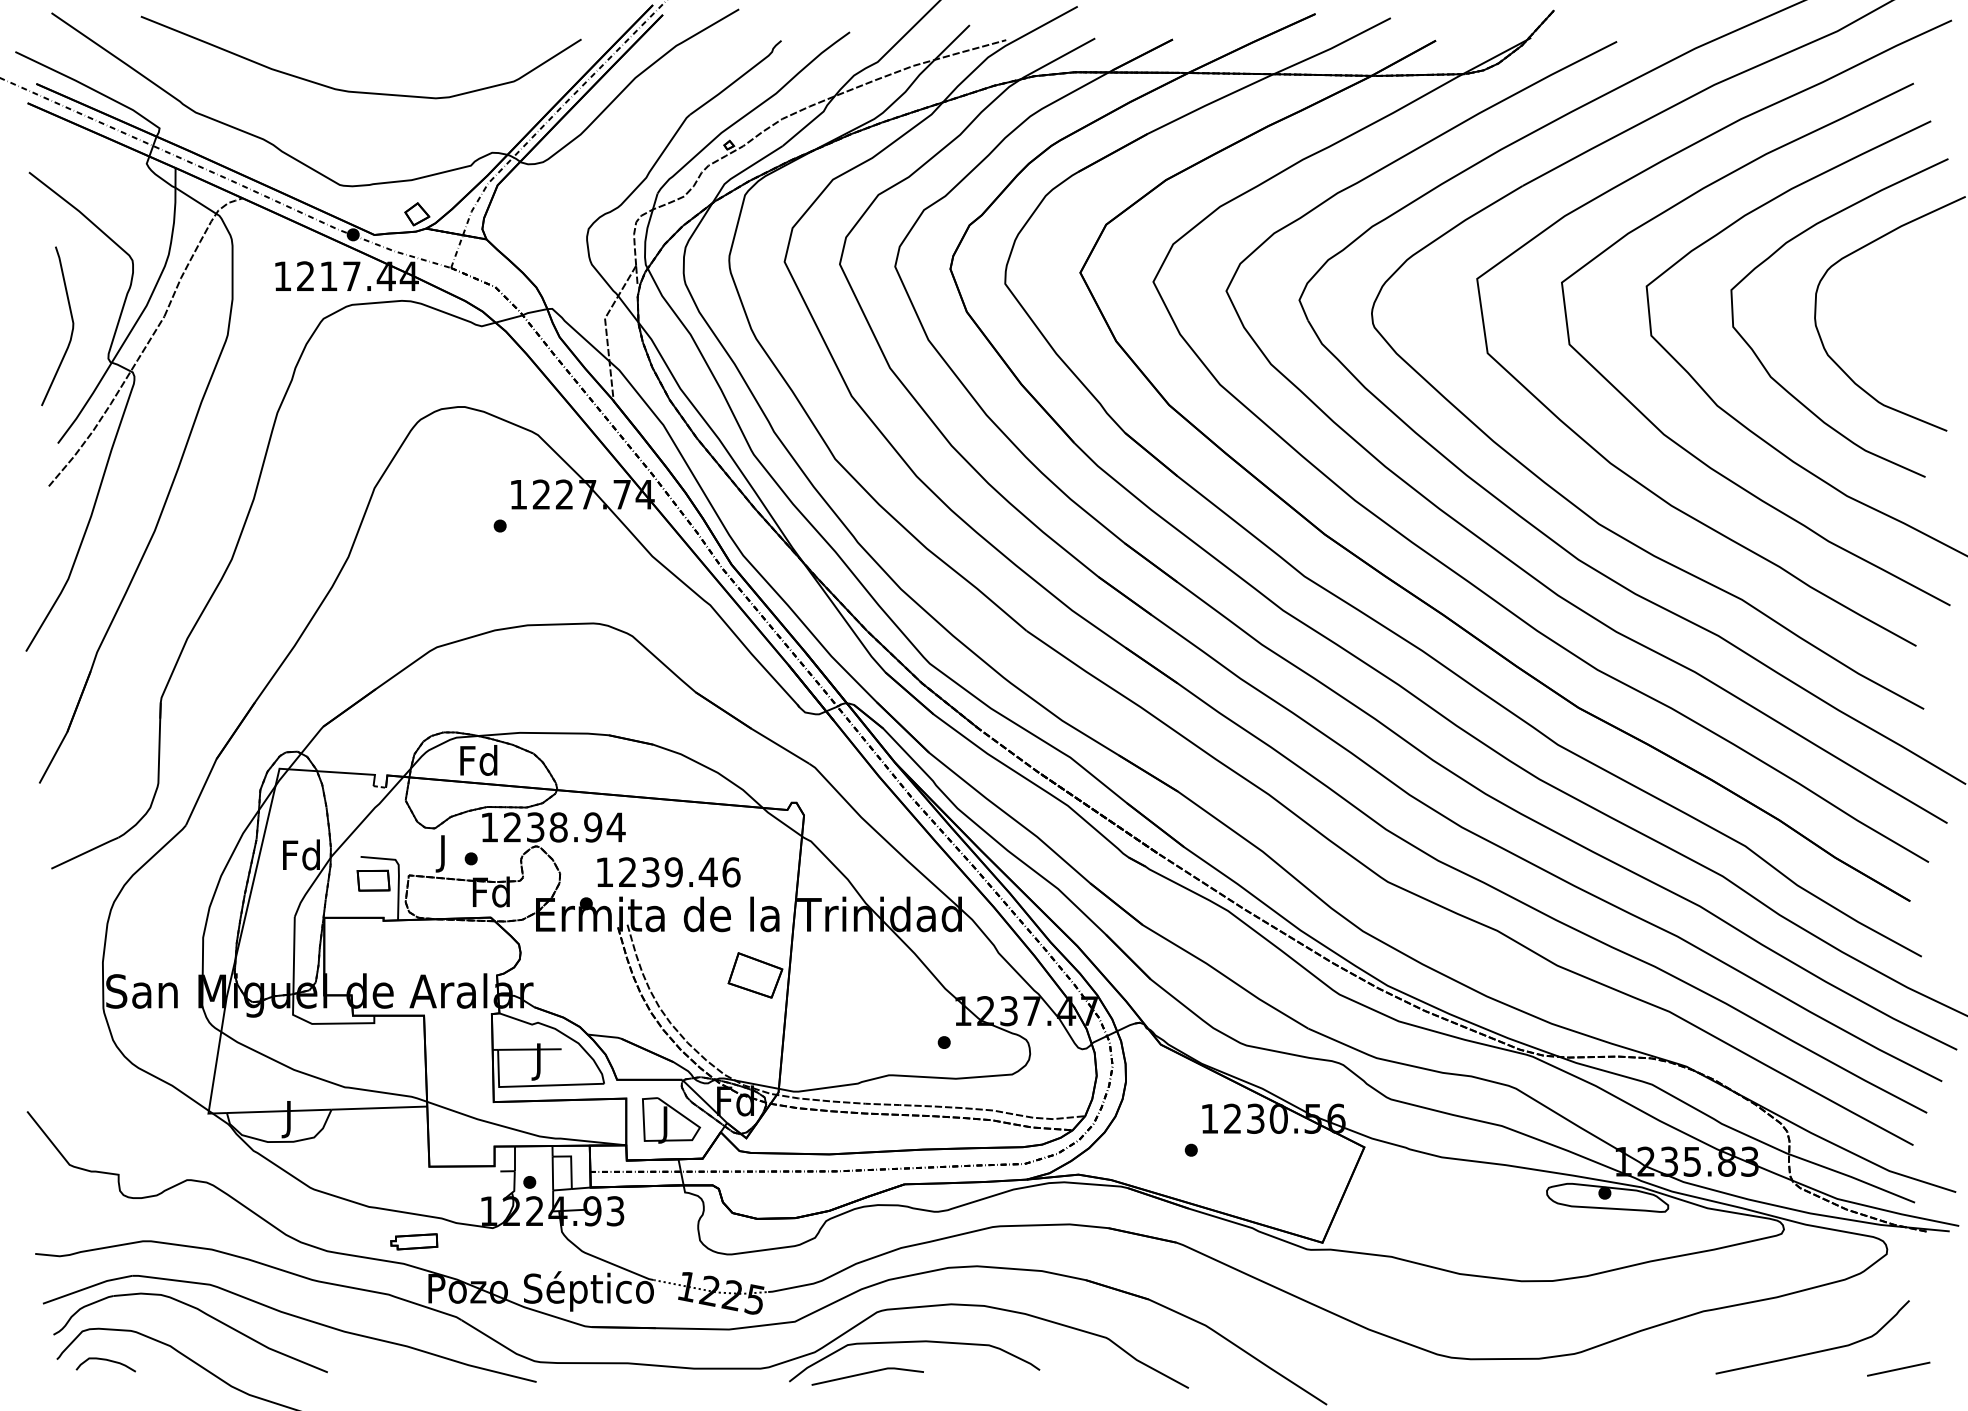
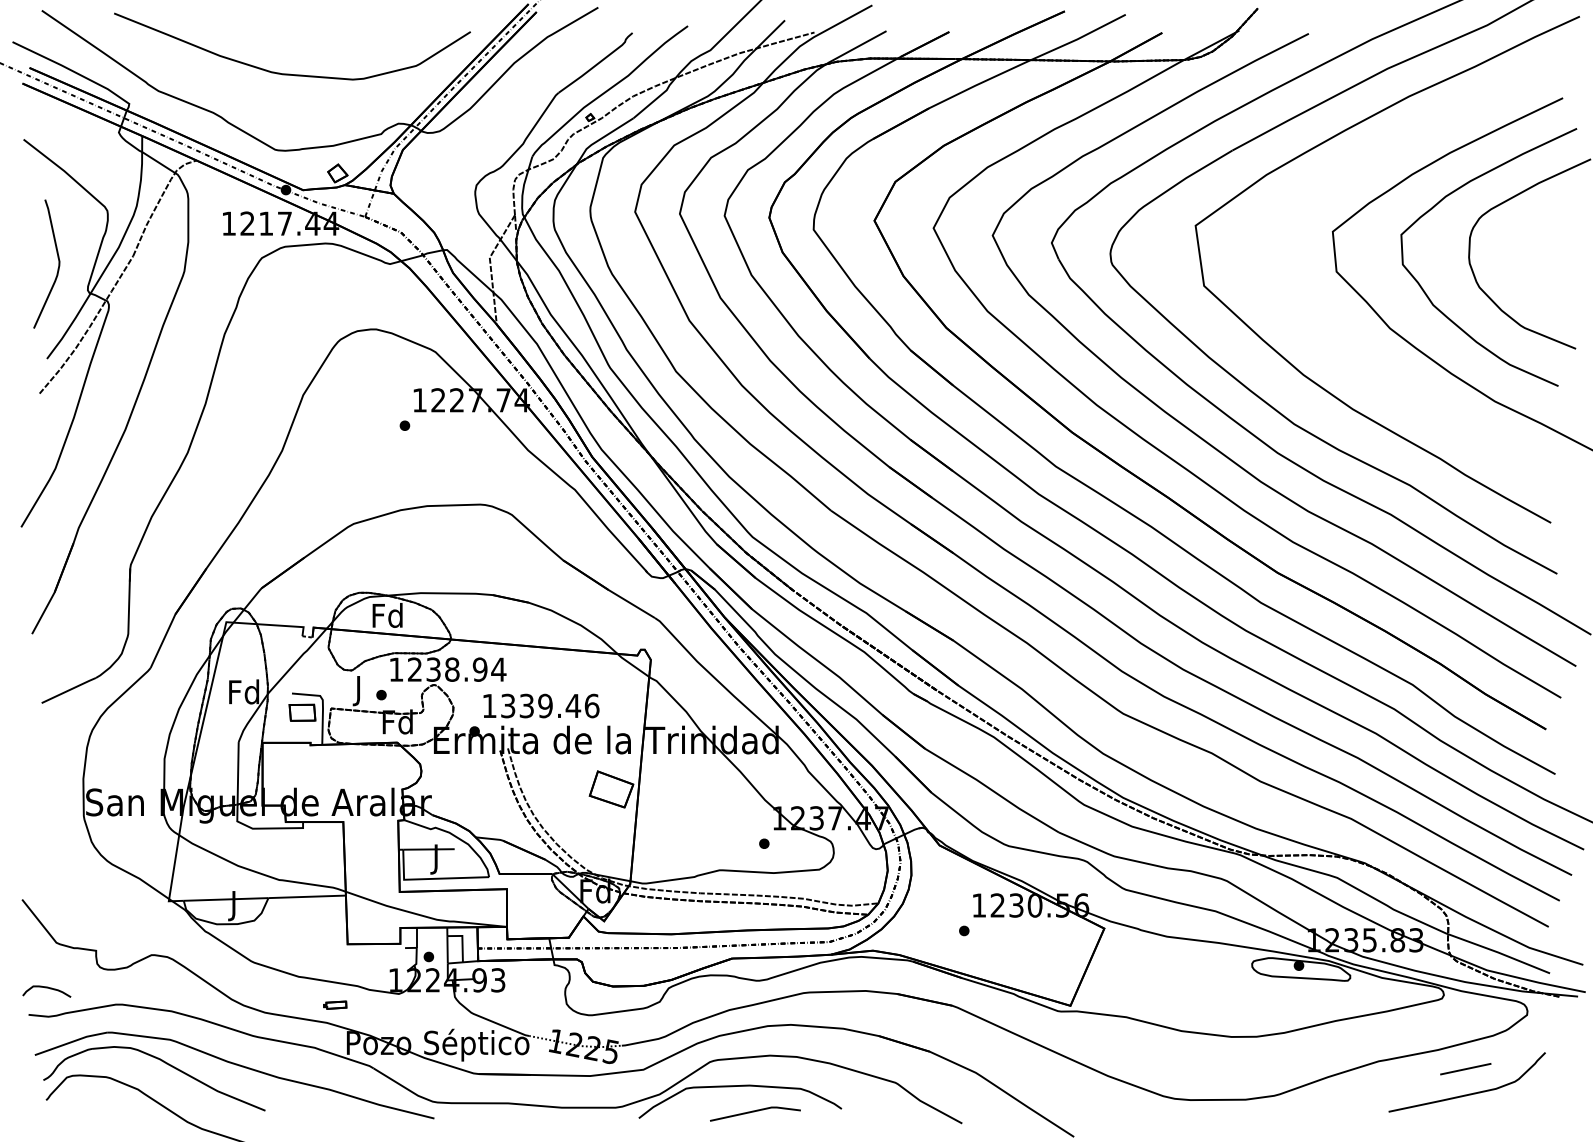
curve: (1678, 442) -> (1358, 358), removed
text: (628, 872) -> (508, 706), 1239.46 -> 1339.46
part: (671, 1120) -> (543, 906), removed
part: (413, 1242) -> (334, 1005), size x0.6
curve: (105, 1360) -> (46, 988), moved
line: (1898, 1369) -> (1465, 1069), moved
line: (866, 1374) -> (754, 1112), moved

